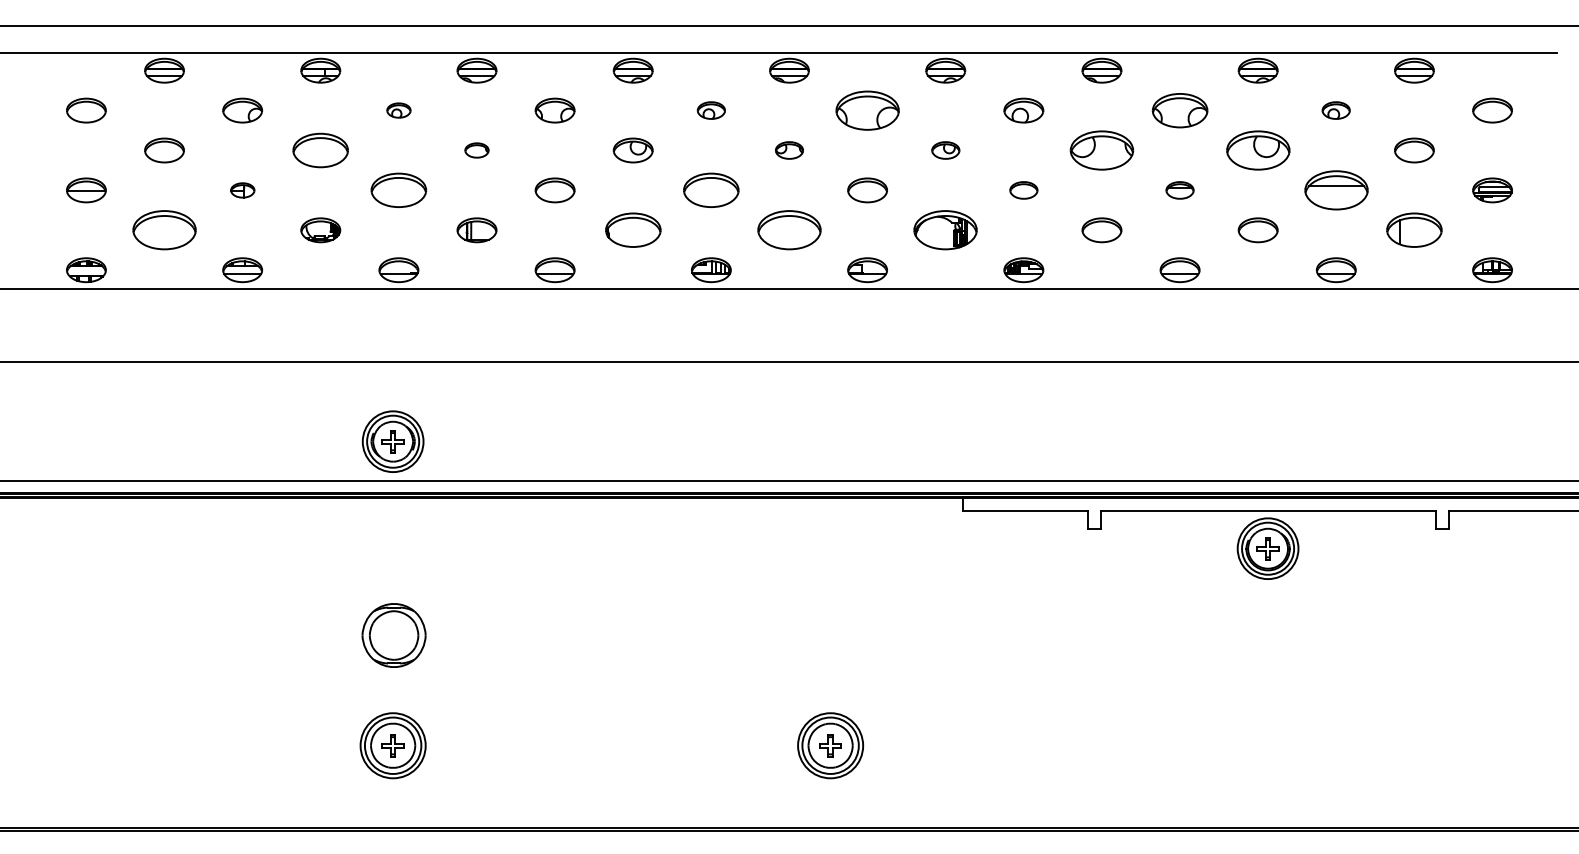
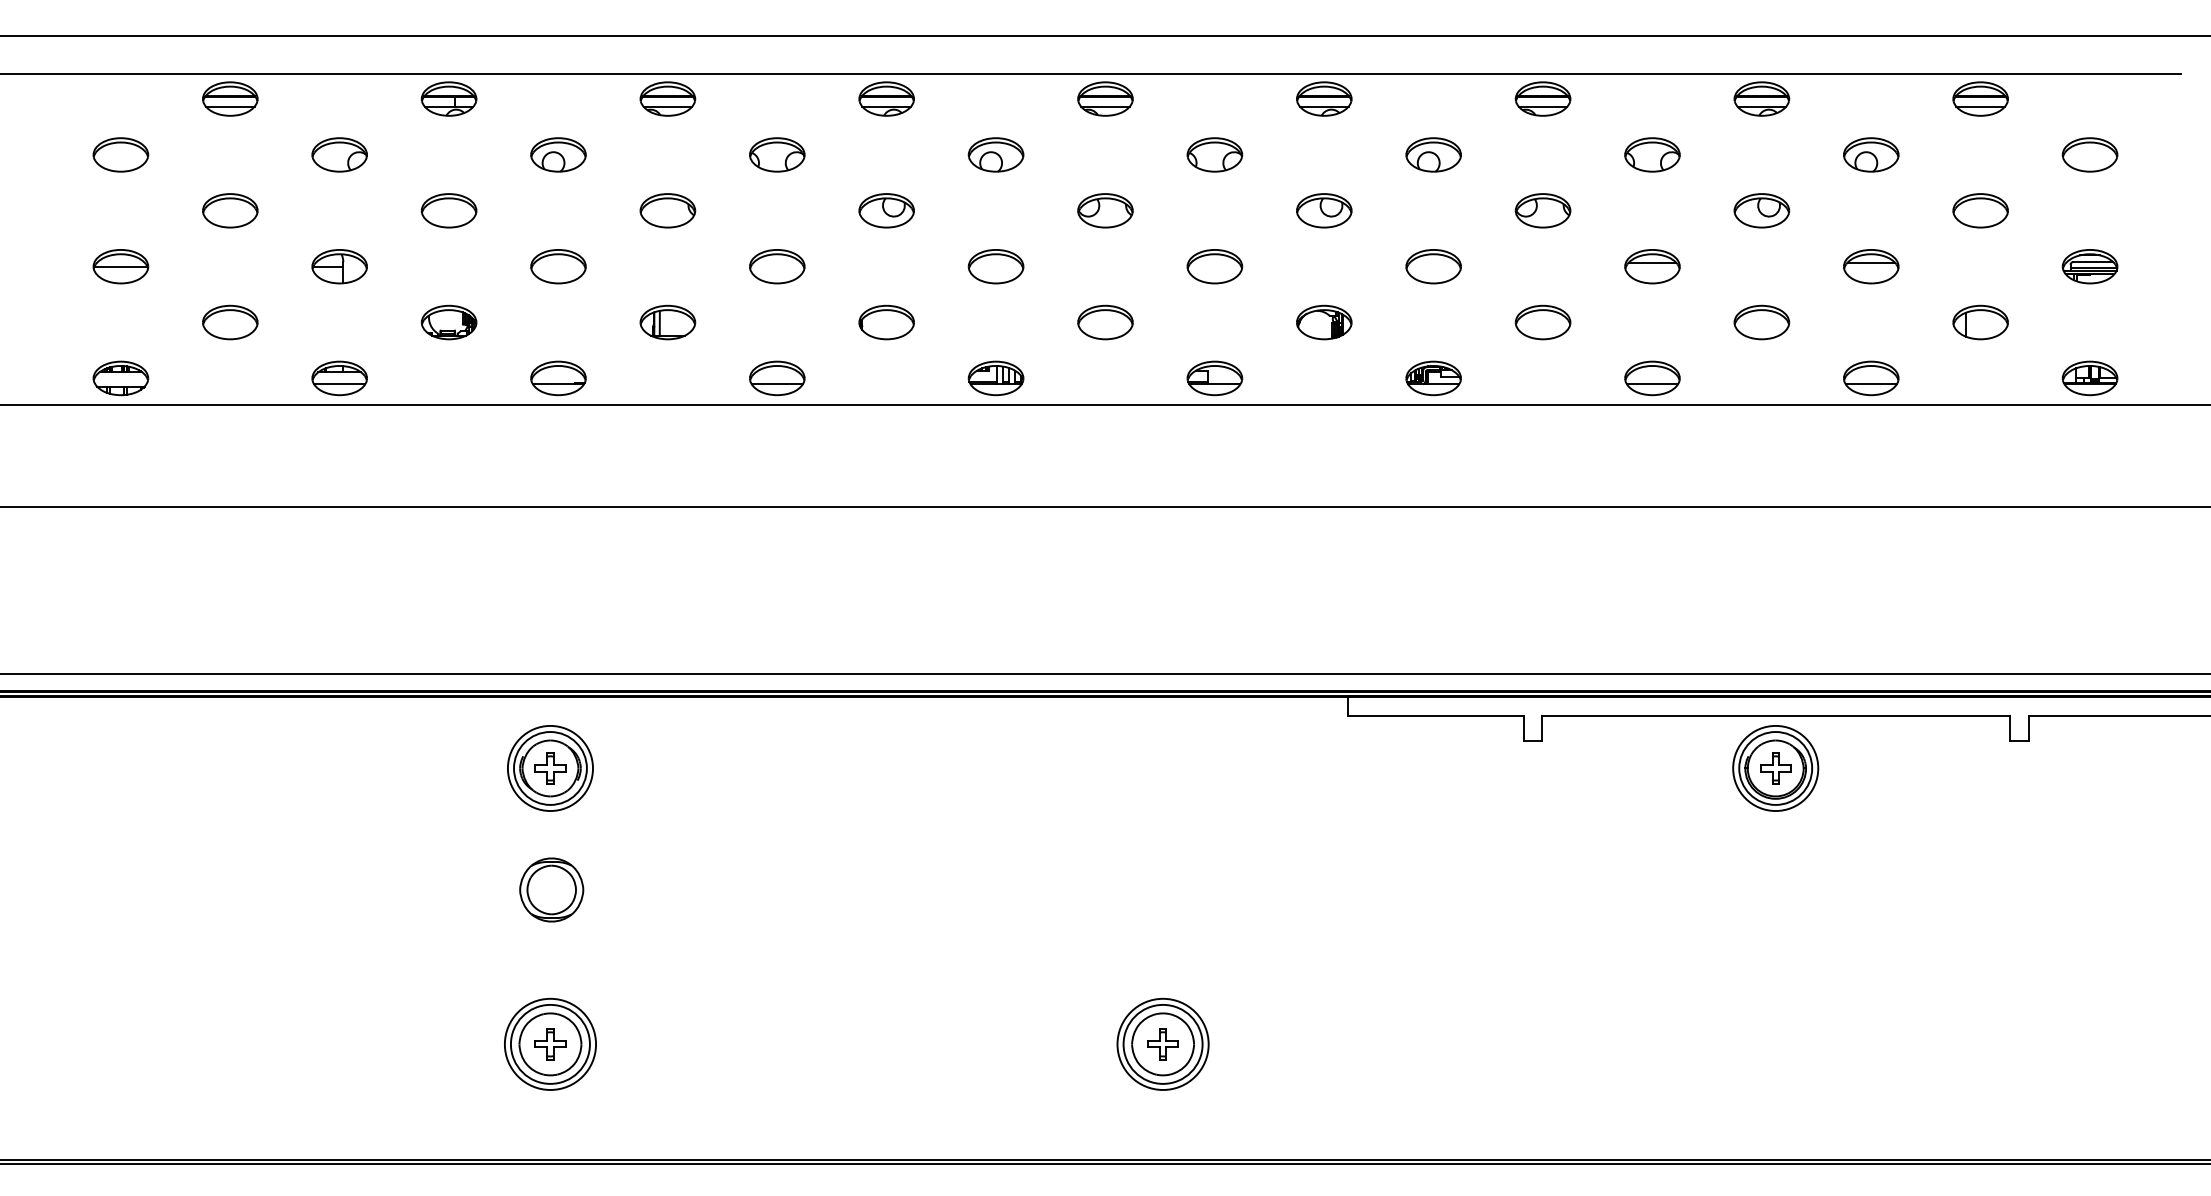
part: (398, 110) -> (557, 154), size x1.67
part: (711, 110) -> (996, 154), size x1.43
part: (867, 110) -> (1214, 154), size x0.62
part: (1179, 110) -> (1651, 154), size x0.71
part: (1335, 110) -> (1870, 154), size x1.43
part: (320, 150) -> (448, 210), size x0.71
part: (476, 150) -> (667, 210), size x1.67
part: (789, 150) -> (1105, 210), size x1.43
part: (945, 150) -> (1323, 210), size x1.43
part: (1101, 150) -> (1542, 210), size x0.62
part: (1257, 150) -> (1760, 210), size x0.62
part: (242, 190) -> (339, 266), size x1.67
part: (398, 190) -> (557, 266), size x0.71
part: (711, 190) -> (996, 266), size x0.71
part: (1023, 190) -> (1433, 266), size x1.43
part: (1179, 190) -> (1651, 266), size x1.43
part: (1335, 190) -> (1870, 266), size x0.62
part: (164, 230) -> (230, 322), size x0.62
part: (632, 230) -> (885, 322), size x0.71
part: (789, 230) -> (1105, 322), size x0.62
part: (945, 230) -> (1323, 322), size x0.62
part: (1414, 230) -> (1980, 322), size x0.71
part: (392, 441) -> (549, 768), moved
part: (393, 635) -> (550, 889), size x0.71

